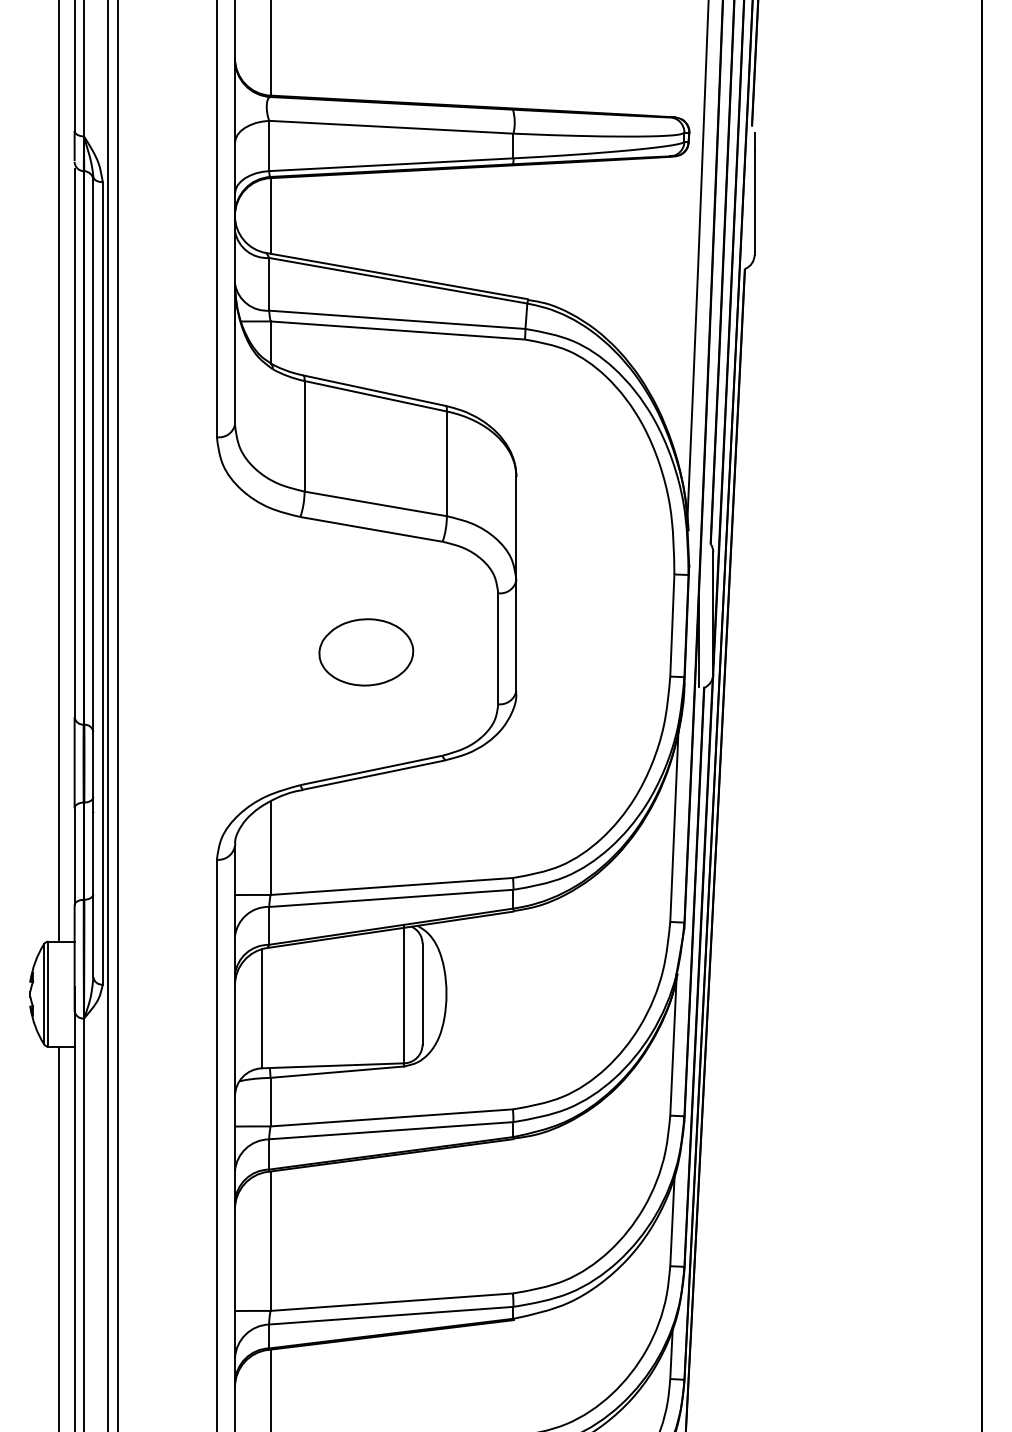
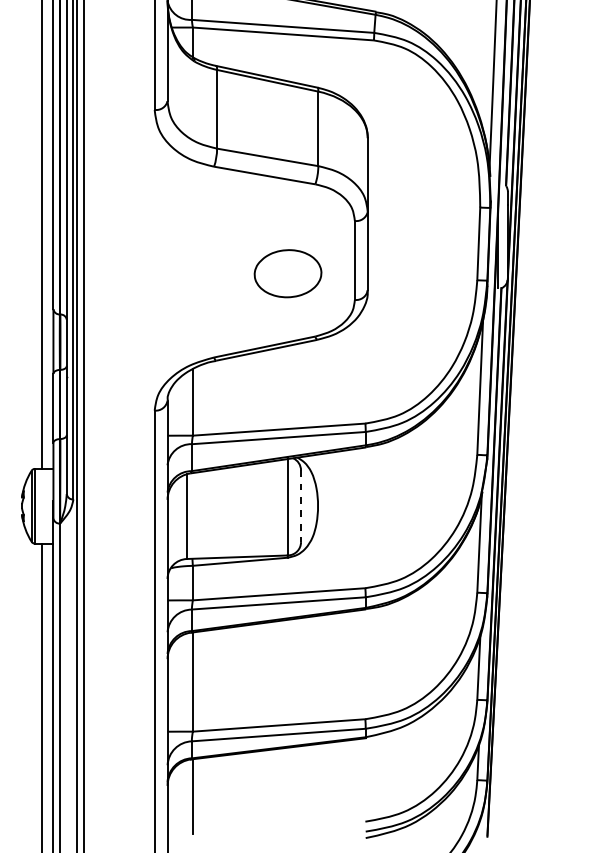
part: (366, 652) -> (288, 273), moved
line: (422, 994) -> (300, 506), solid -> dashed

